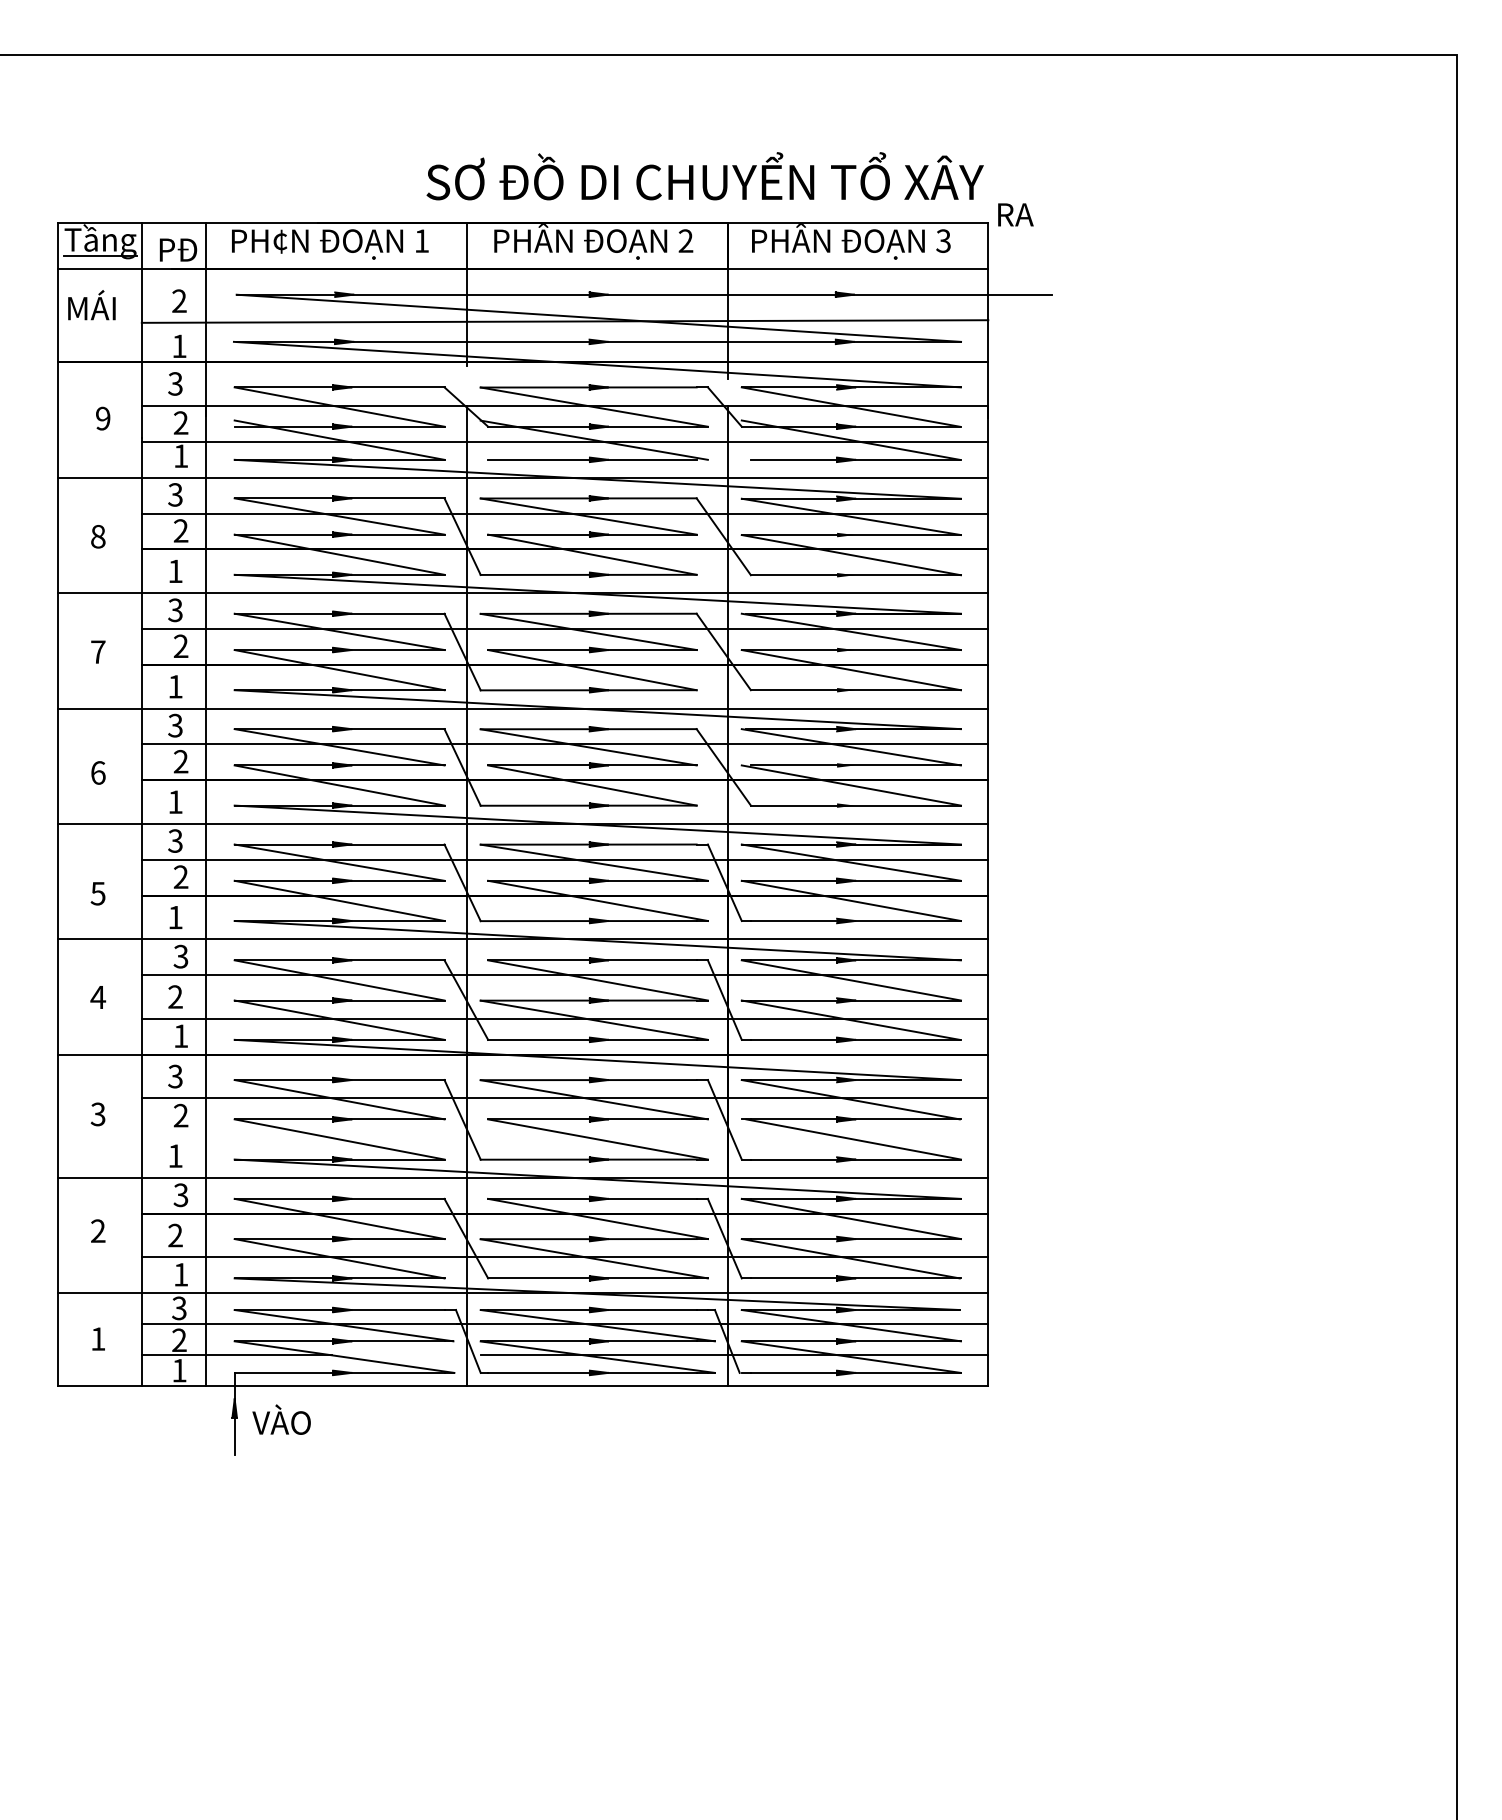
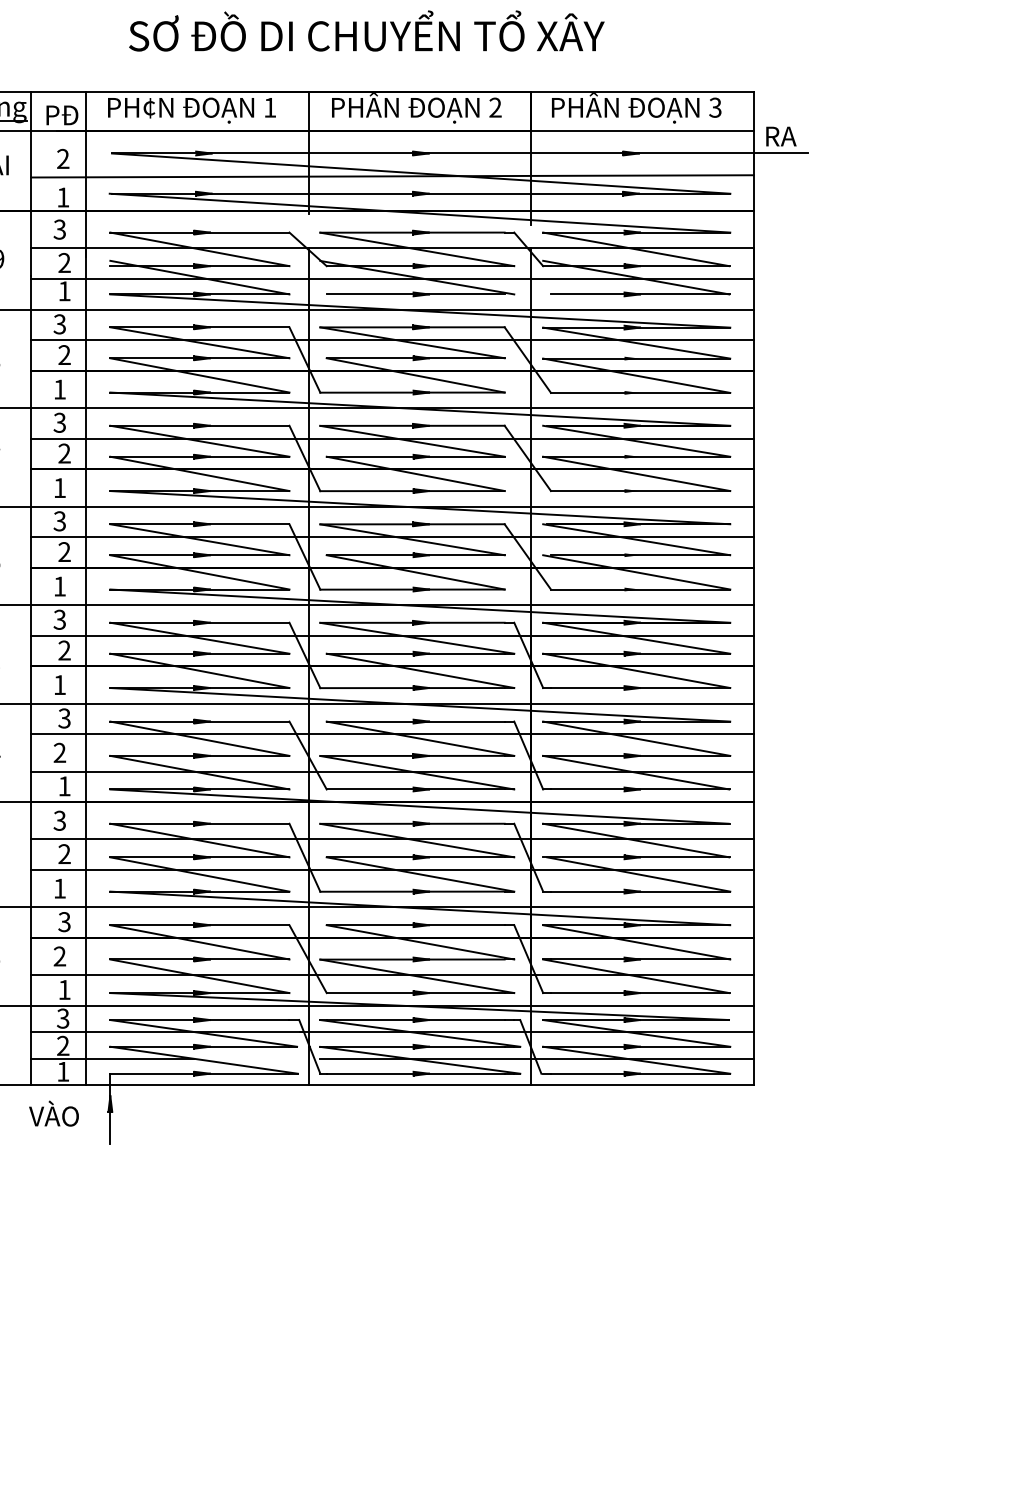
text: (704, 176) -> (366, 31), moved
text: (1015, 214) -> (781, 136), moved
line: (564, 1134) -> (391, 870), added
text: (281, 1419) -> (53, 1113), moved

